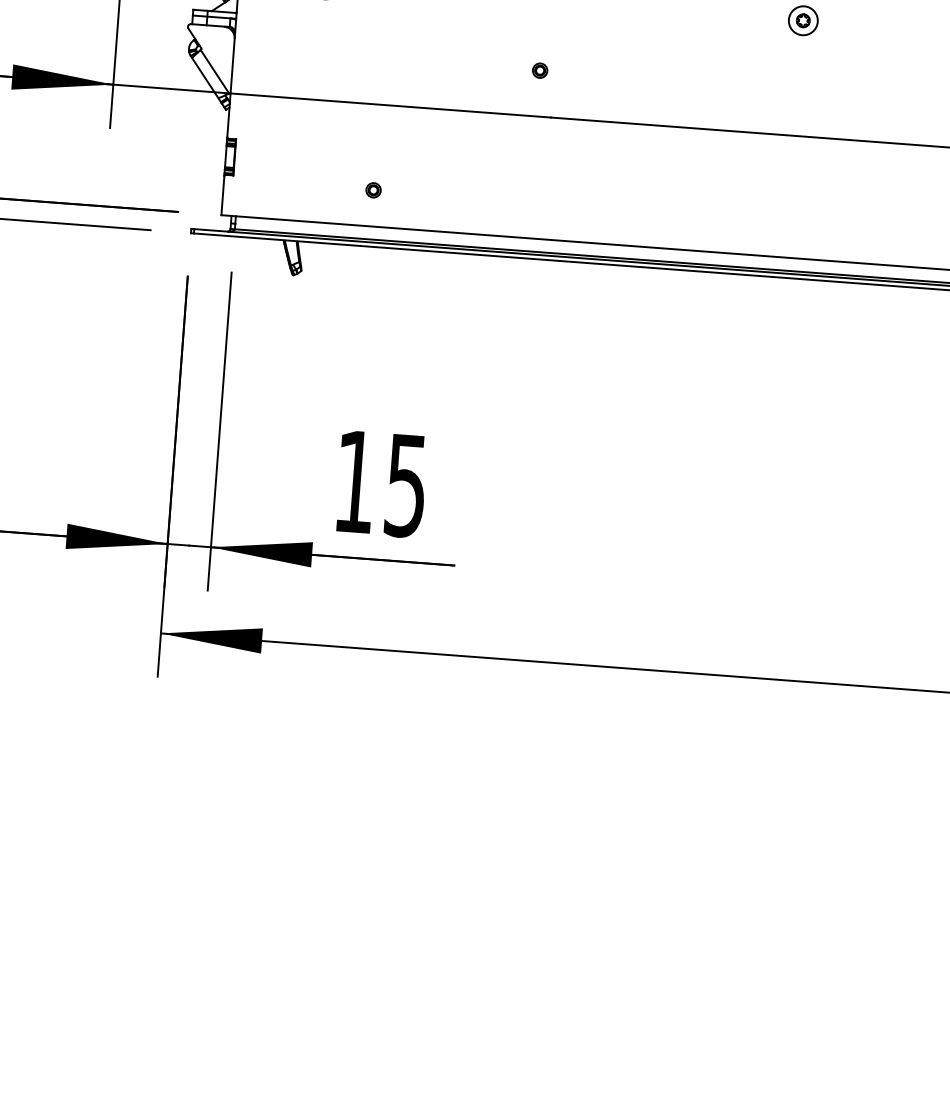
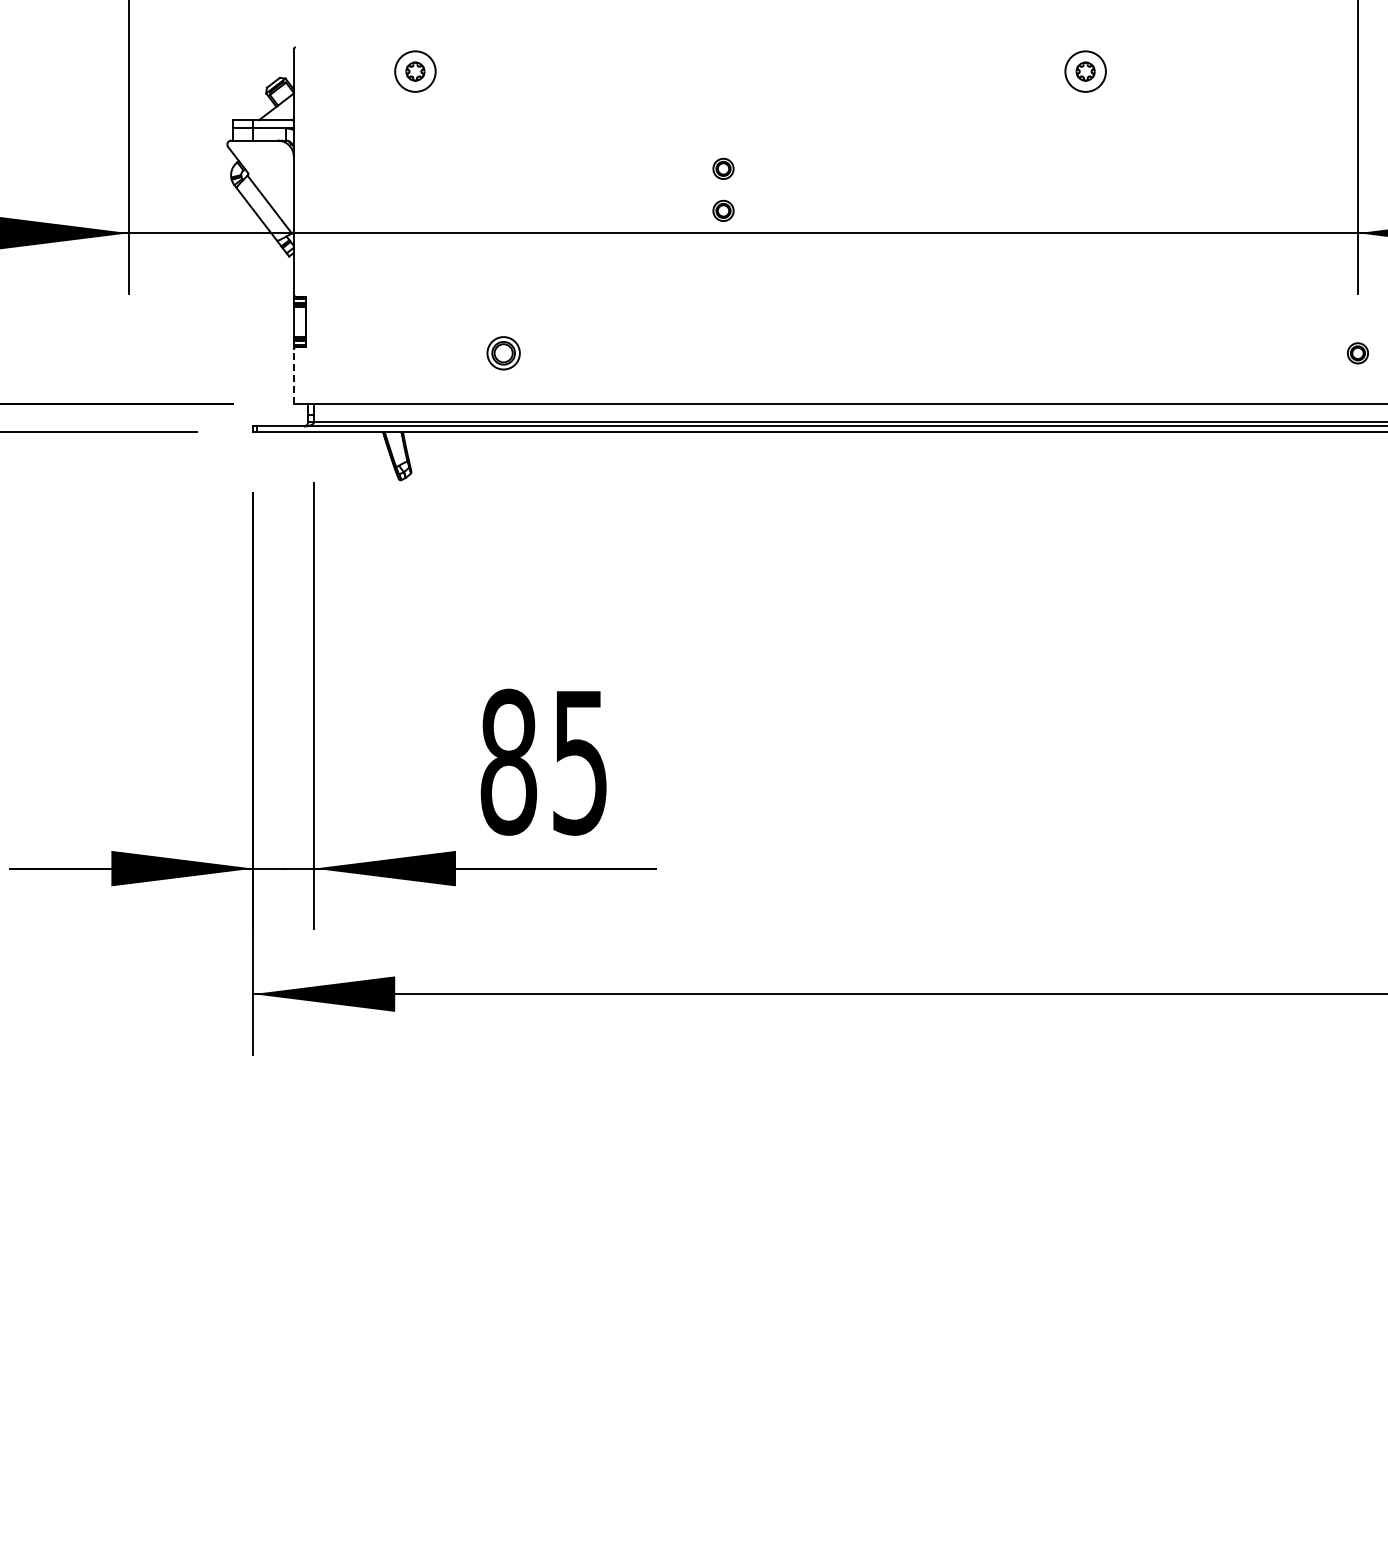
part: (537, 100) -> (723, 210), added
part: (373, 190) -> (503, 353), size x1.6
line: (222, 195) -> (293, 376), solid -> dashed
text: (355, 481) -> (508, 761), 15 -> 85

